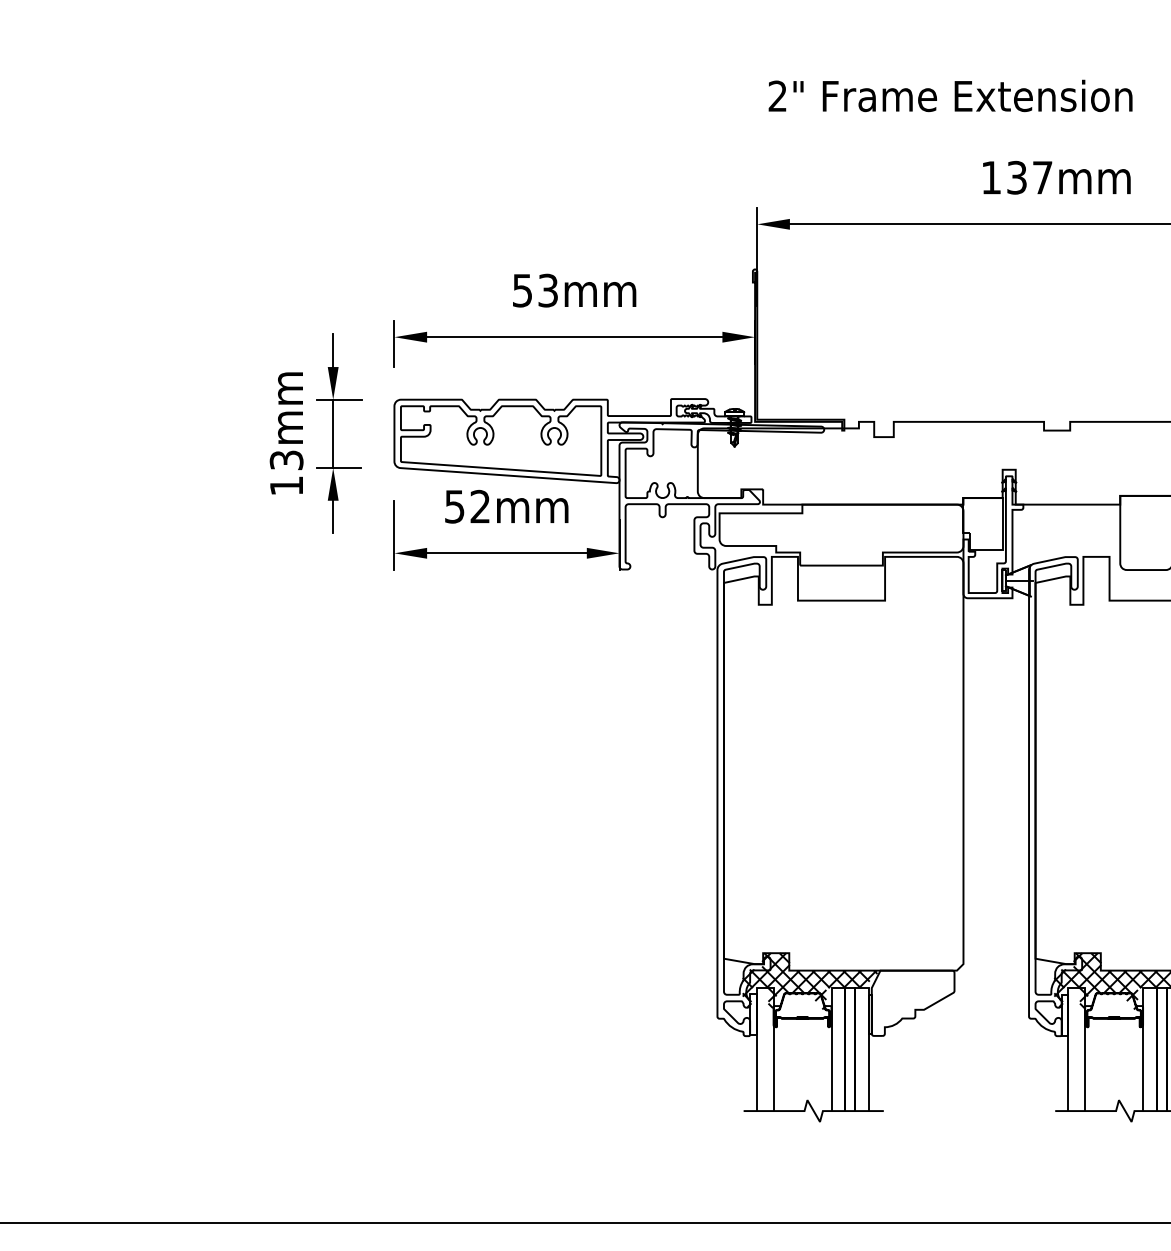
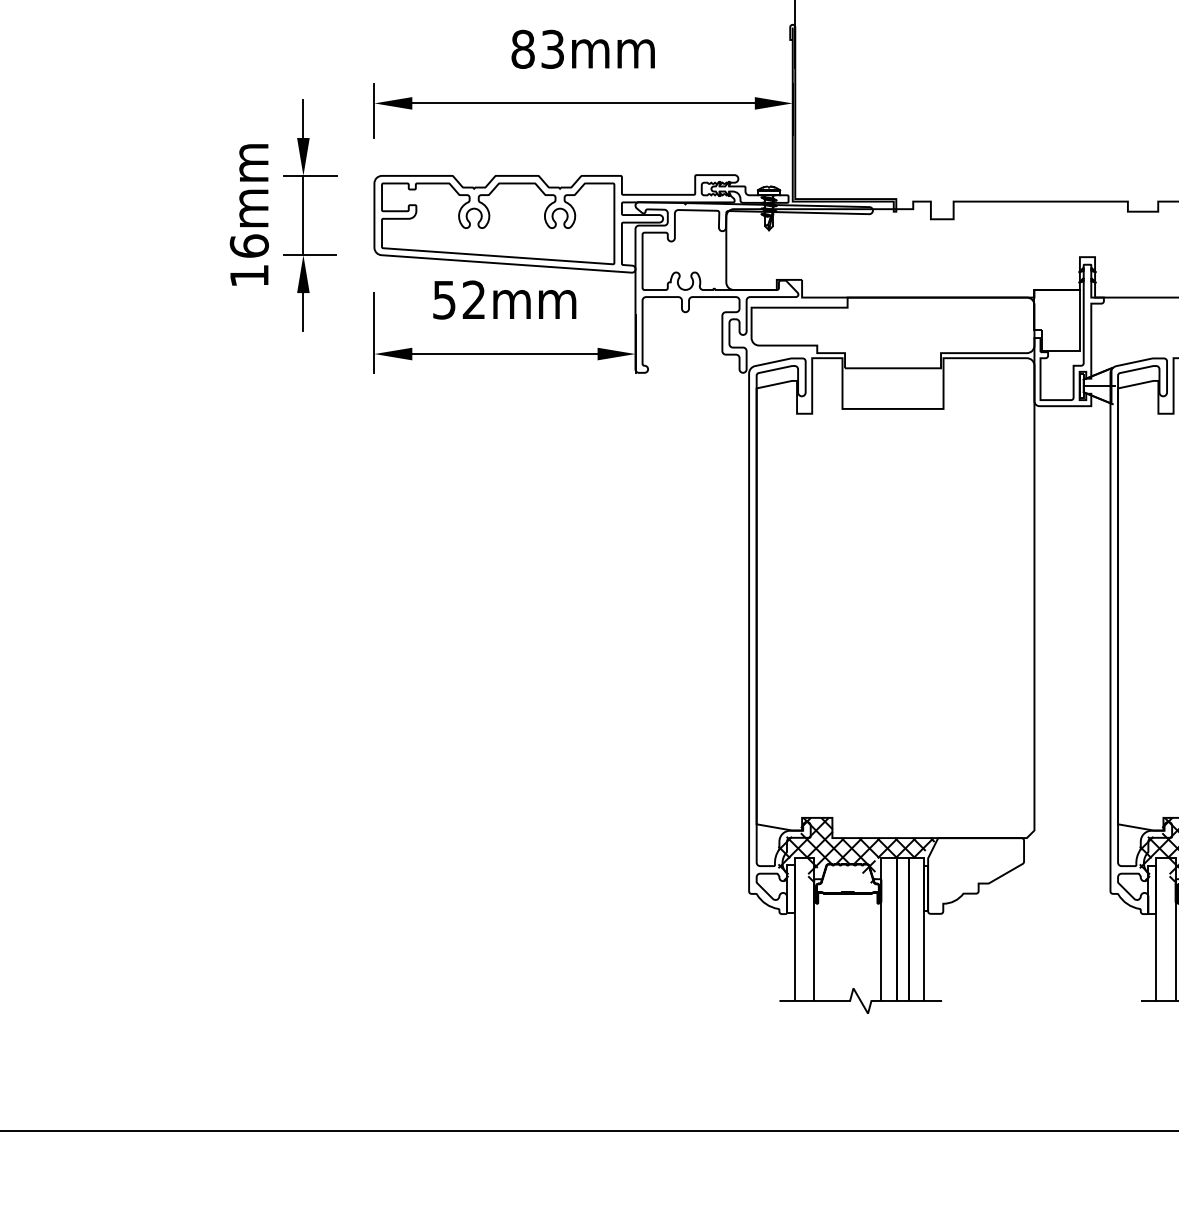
text: (522, 290) -> (522, 49), 53mm -> 83mm
text: (286, 460) -> (249, 246), 13mm -> 16mm

